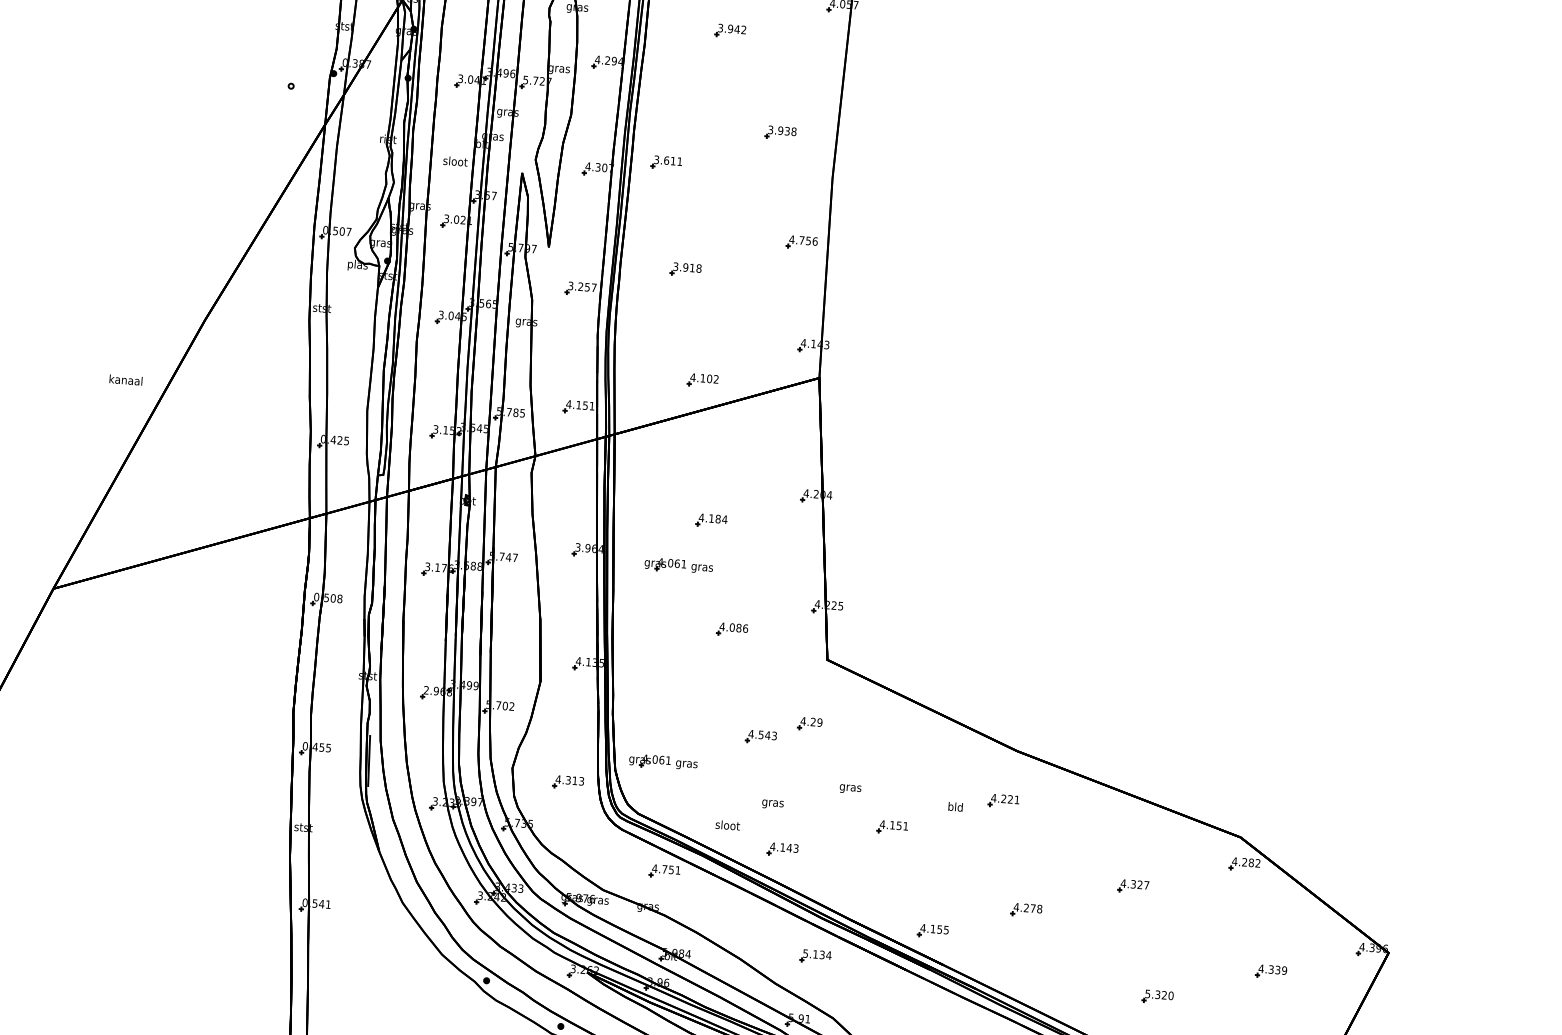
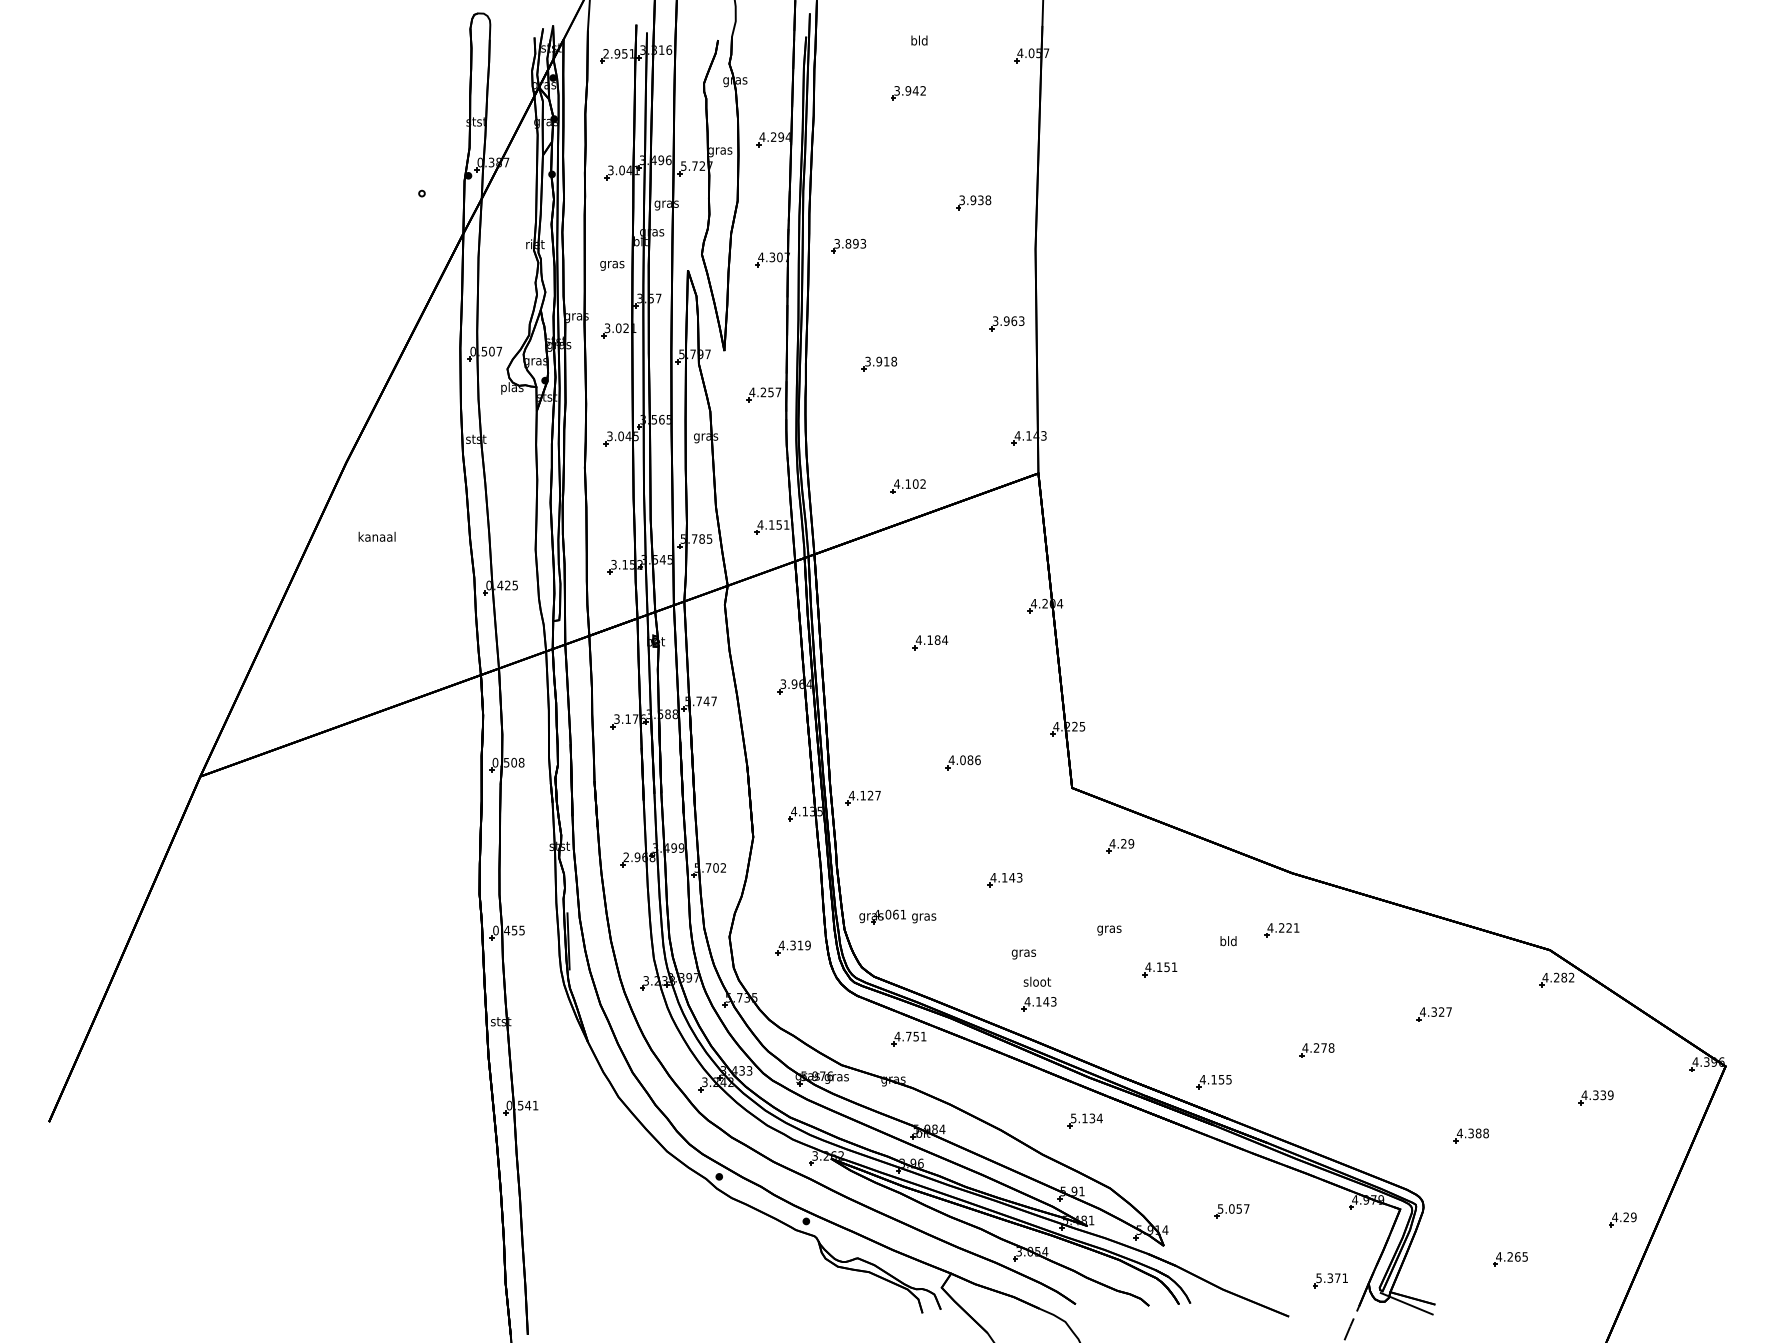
text: (672, 160) -> (855, 243), 3.611 -> 3.893
text: (455, 162) -> (612, 264), sloot -> gras
text: (803, 240) -> (1008, 320), 4.756 -> 3.963
text: (570, 286) -> (752, 392), 3.257 -> 4.257
text: (125, 379) -> (376, 536), moved
part: (678, 565) -> (897, 695), removed
part: (640, 653) -> (862, 797), added
part: (810, 724) -> (1120, 846), moved
text: (761, 734) -> (1004, 877), 4.543 -> 4.143
text: (581, 781) -> (807, 945), 4.313 -> 4.319
text: (727, 825) -> (1037, 981), moved
text: (1158, 994) -> (1472, 1133), 5.320 -> 4.388

